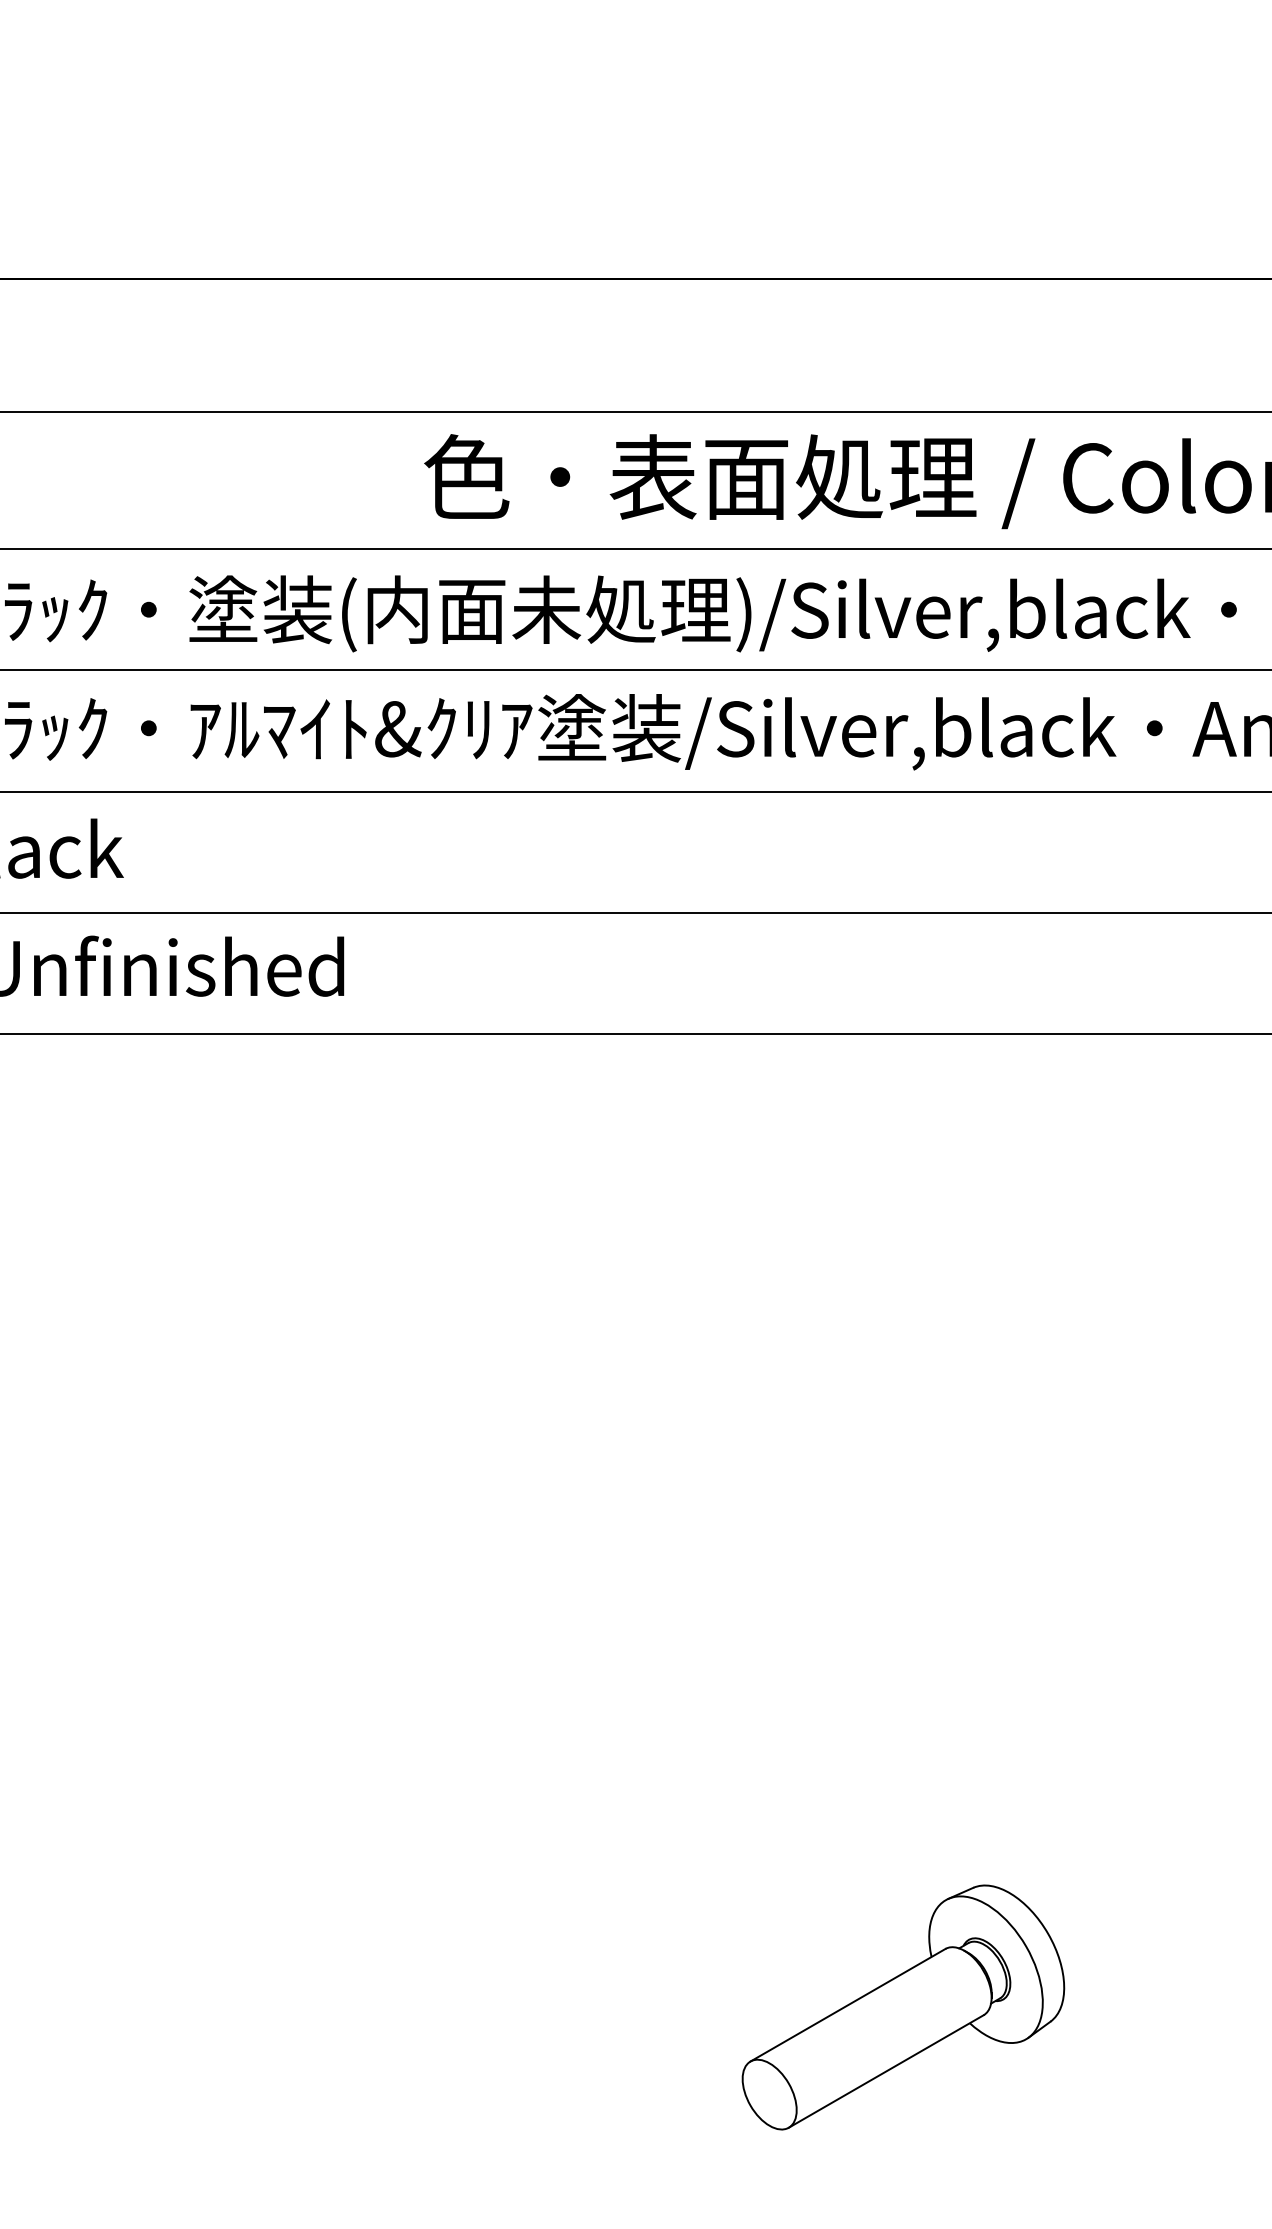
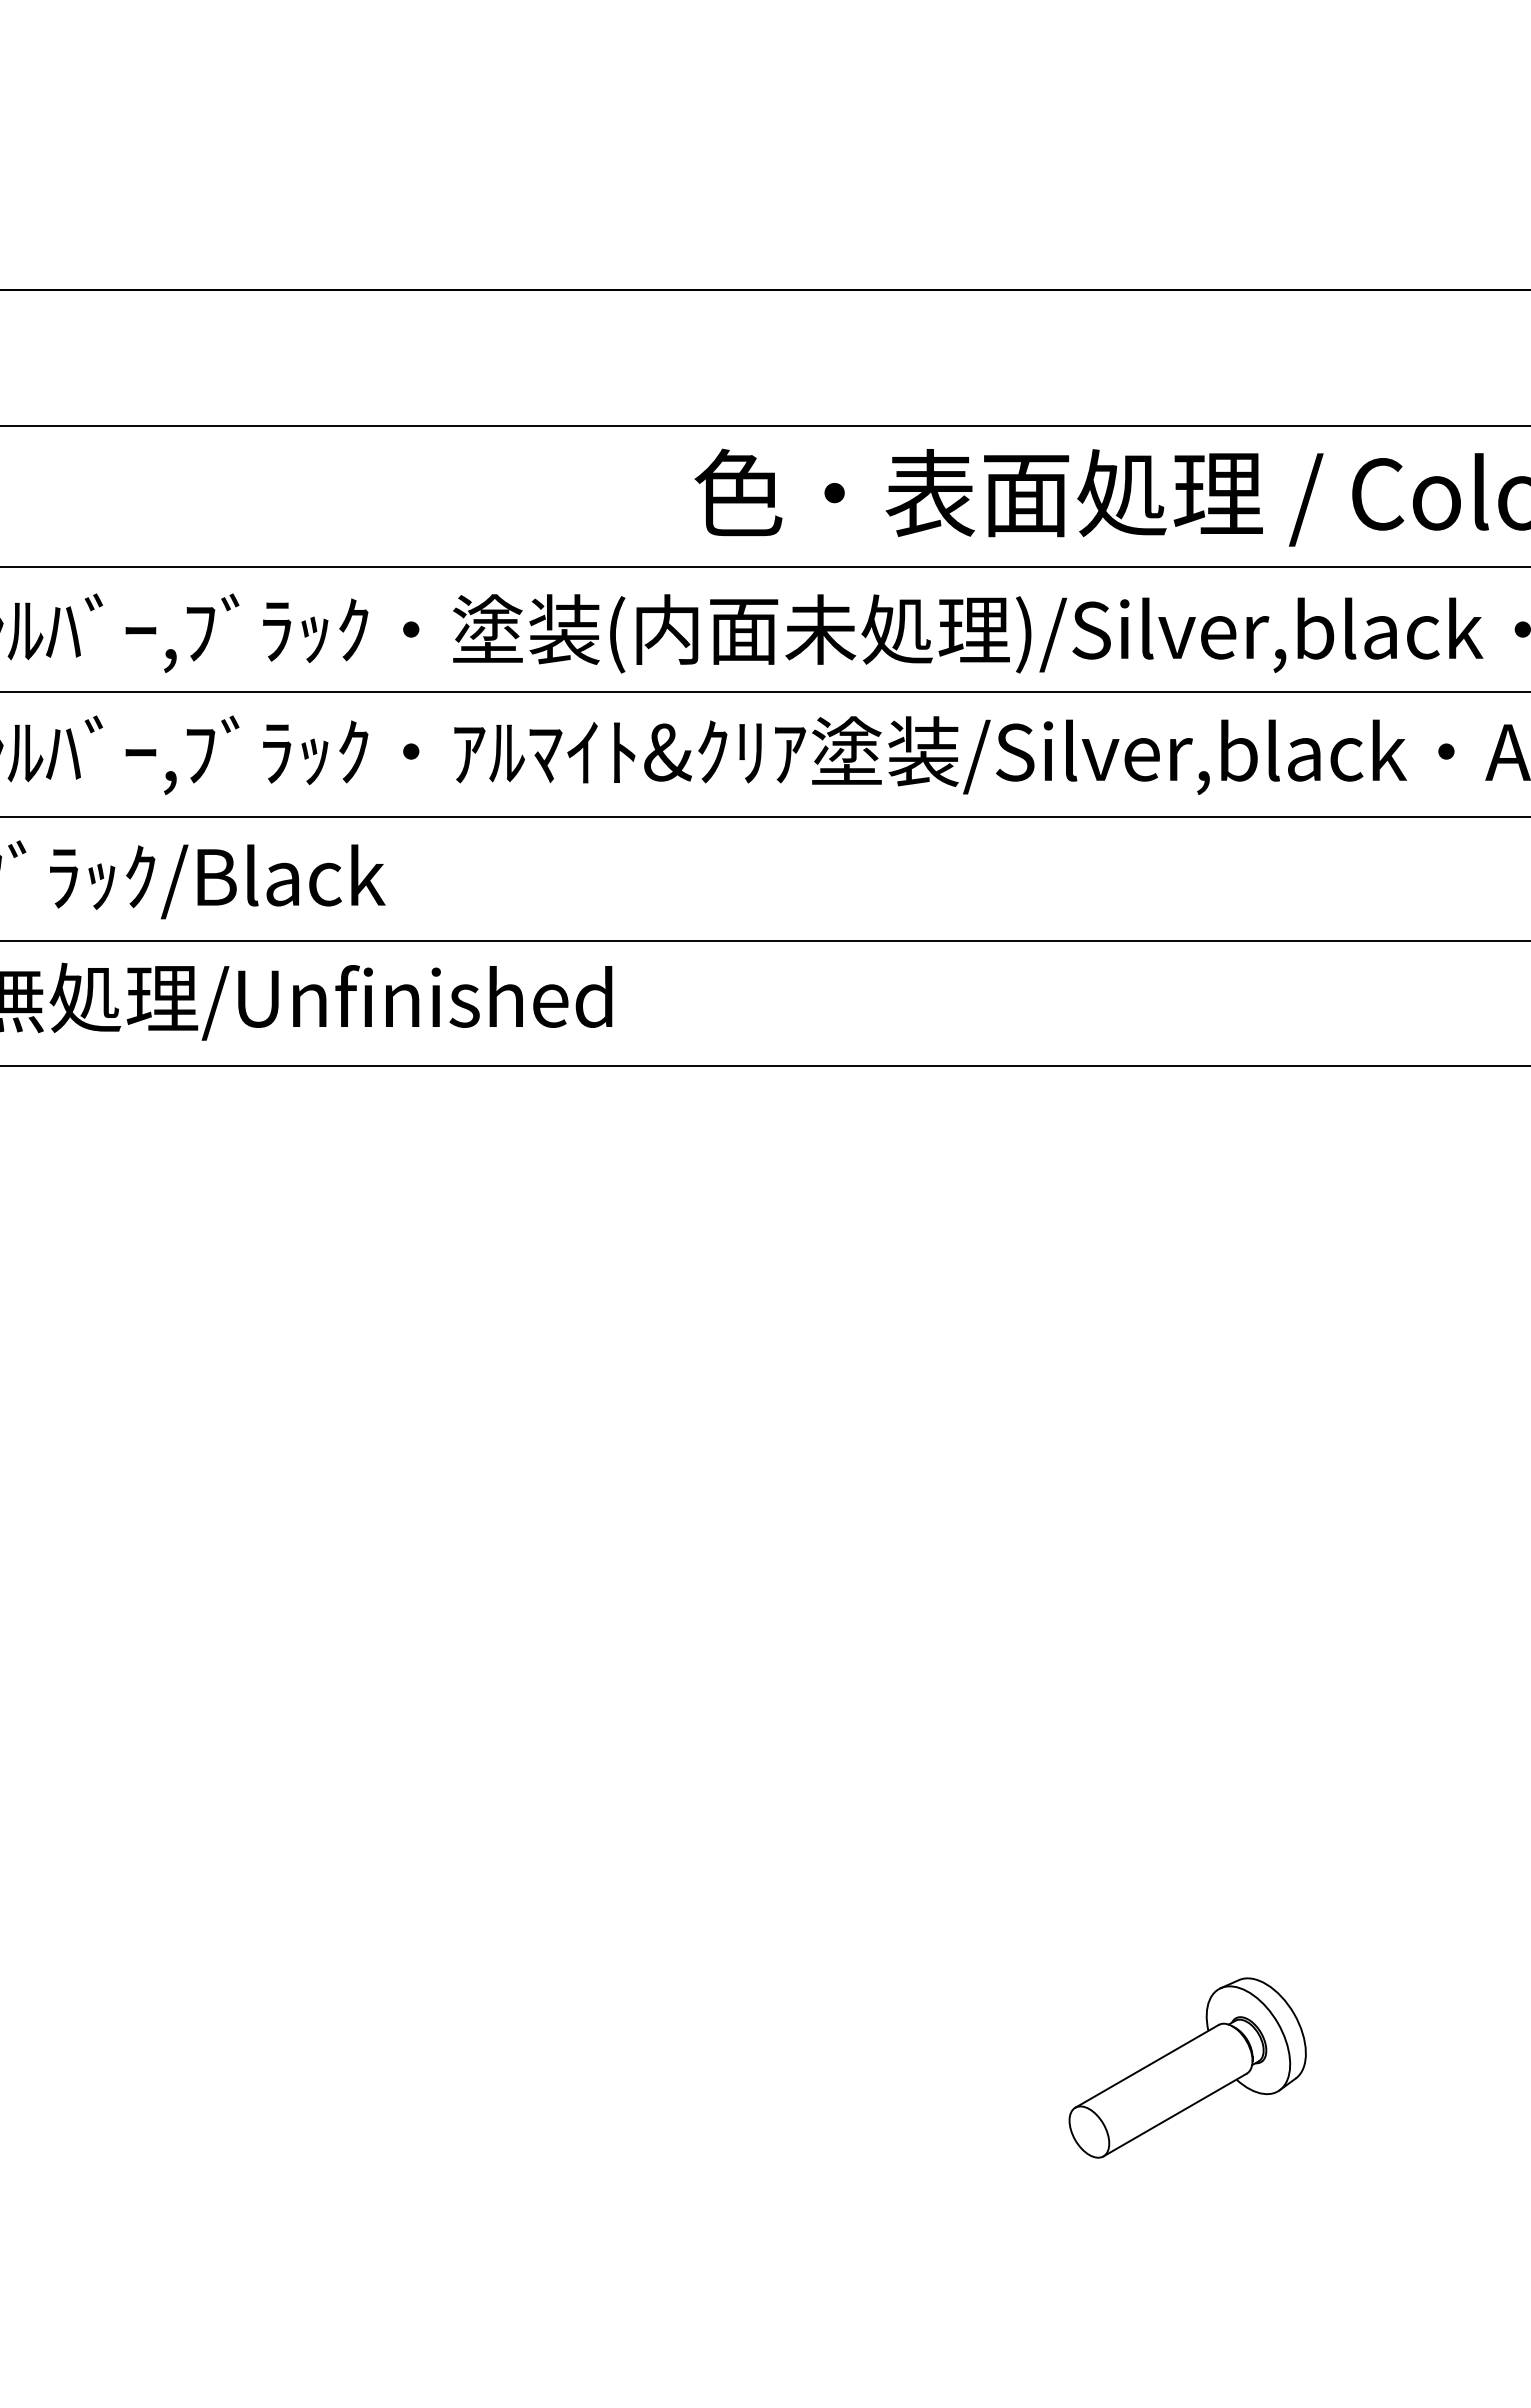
part: (903, 2006) -> (1187, 2067), size x0.71

